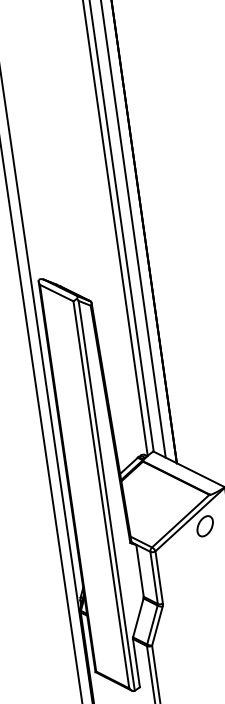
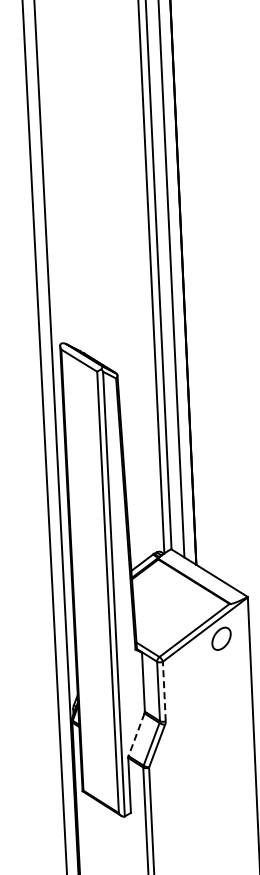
line: (159, 577) -> (164, 691), solid -> dashed
line: (138, 617) -> (136, 734), solid -> dashed

